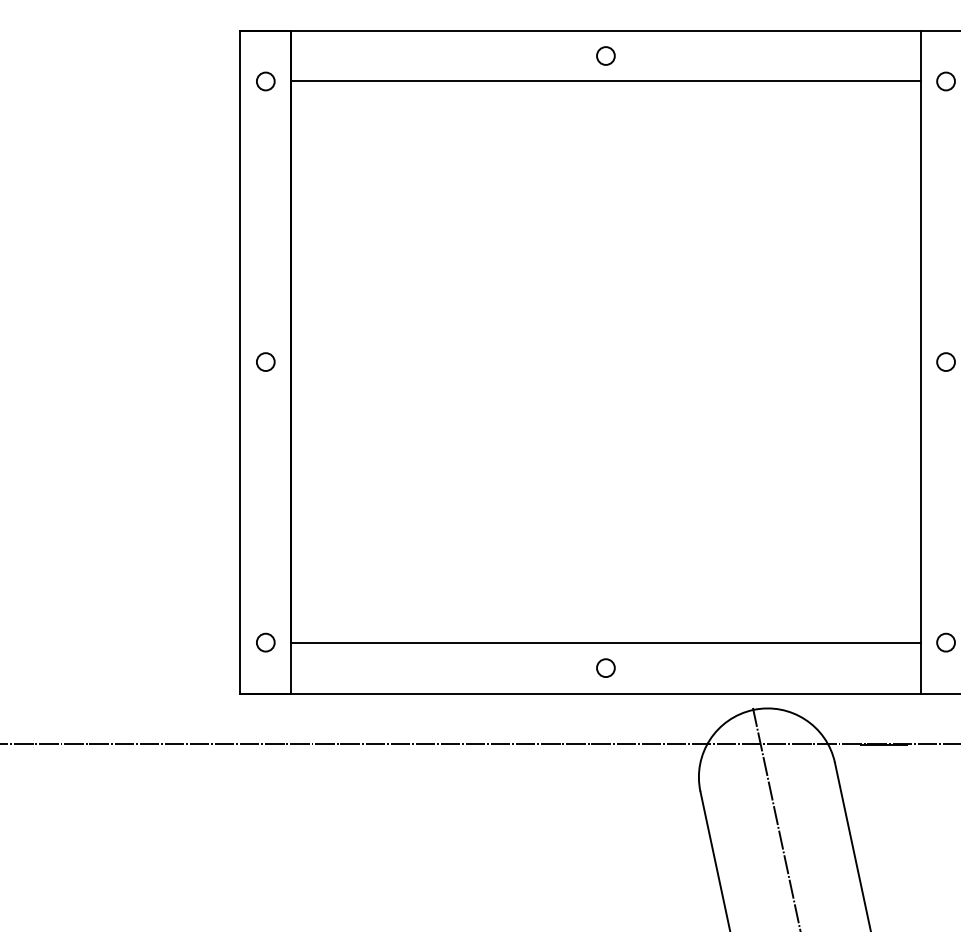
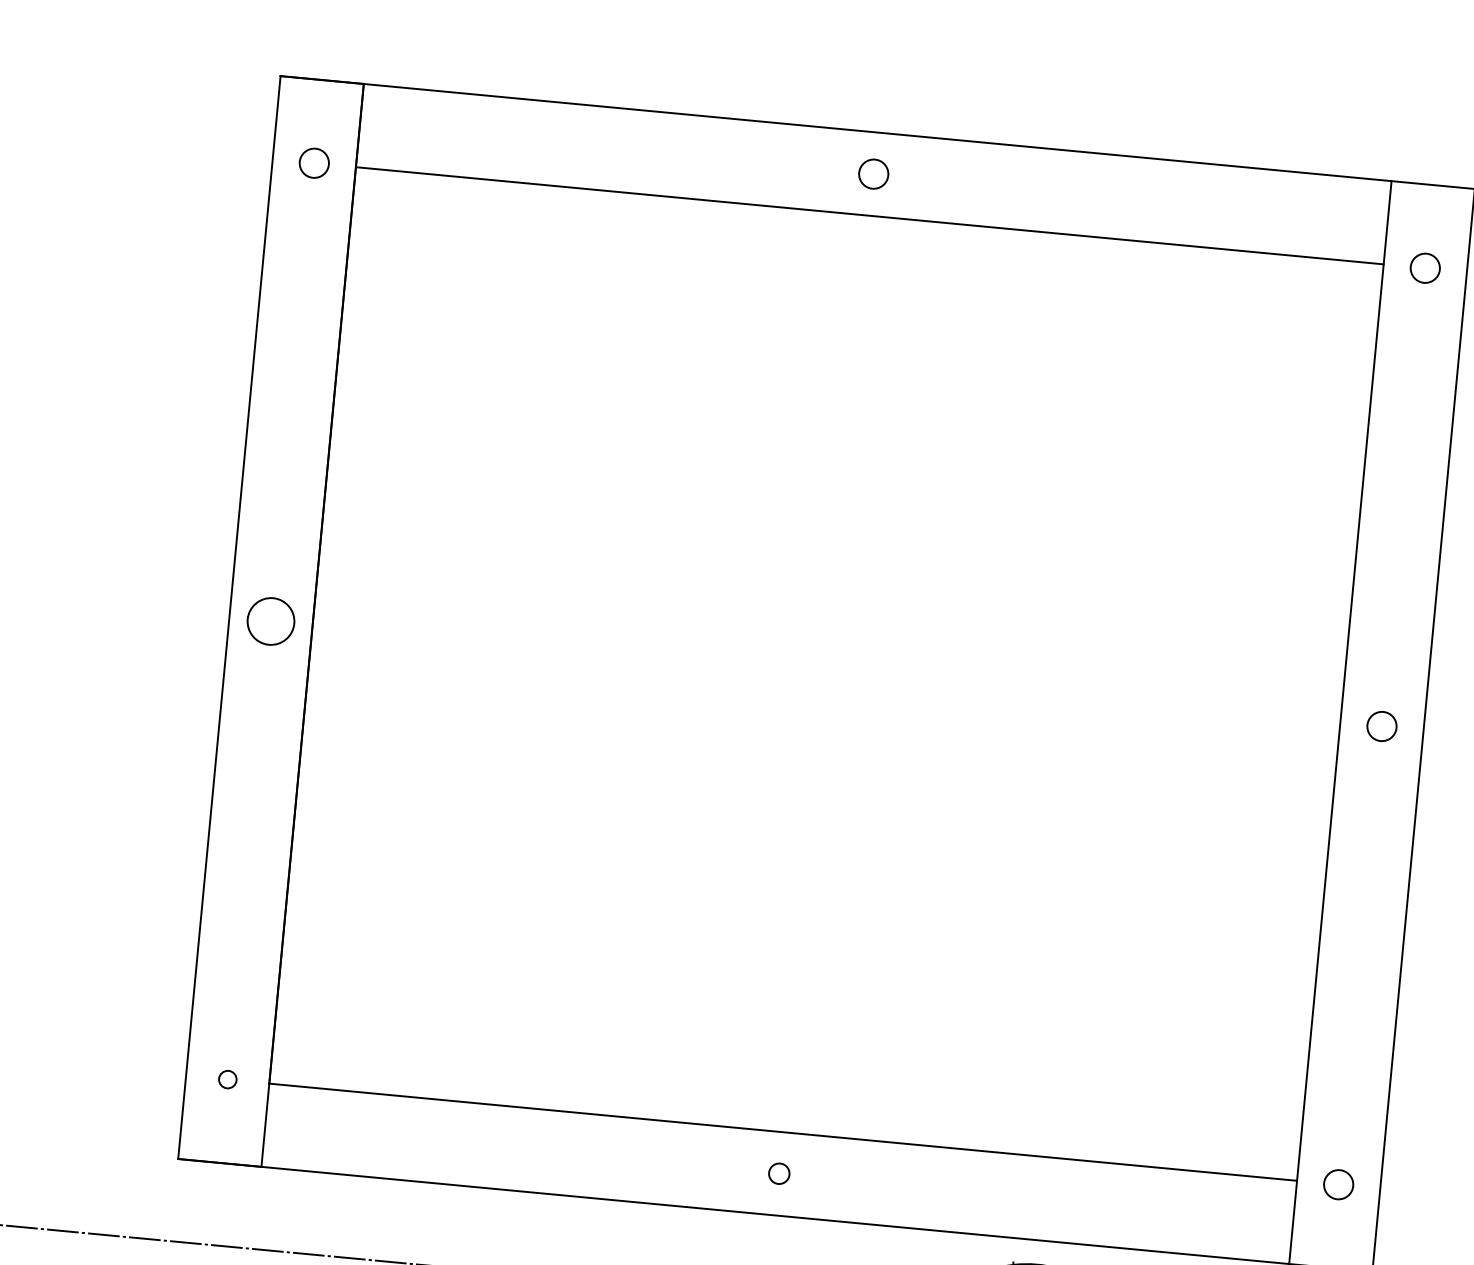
circle: (265, 362) -> (270, 622), size x1.6
circle: (265, 642) -> (227, 1079), size x0.6
circle: (605, 667) -> (778, 1172), size x0.7

